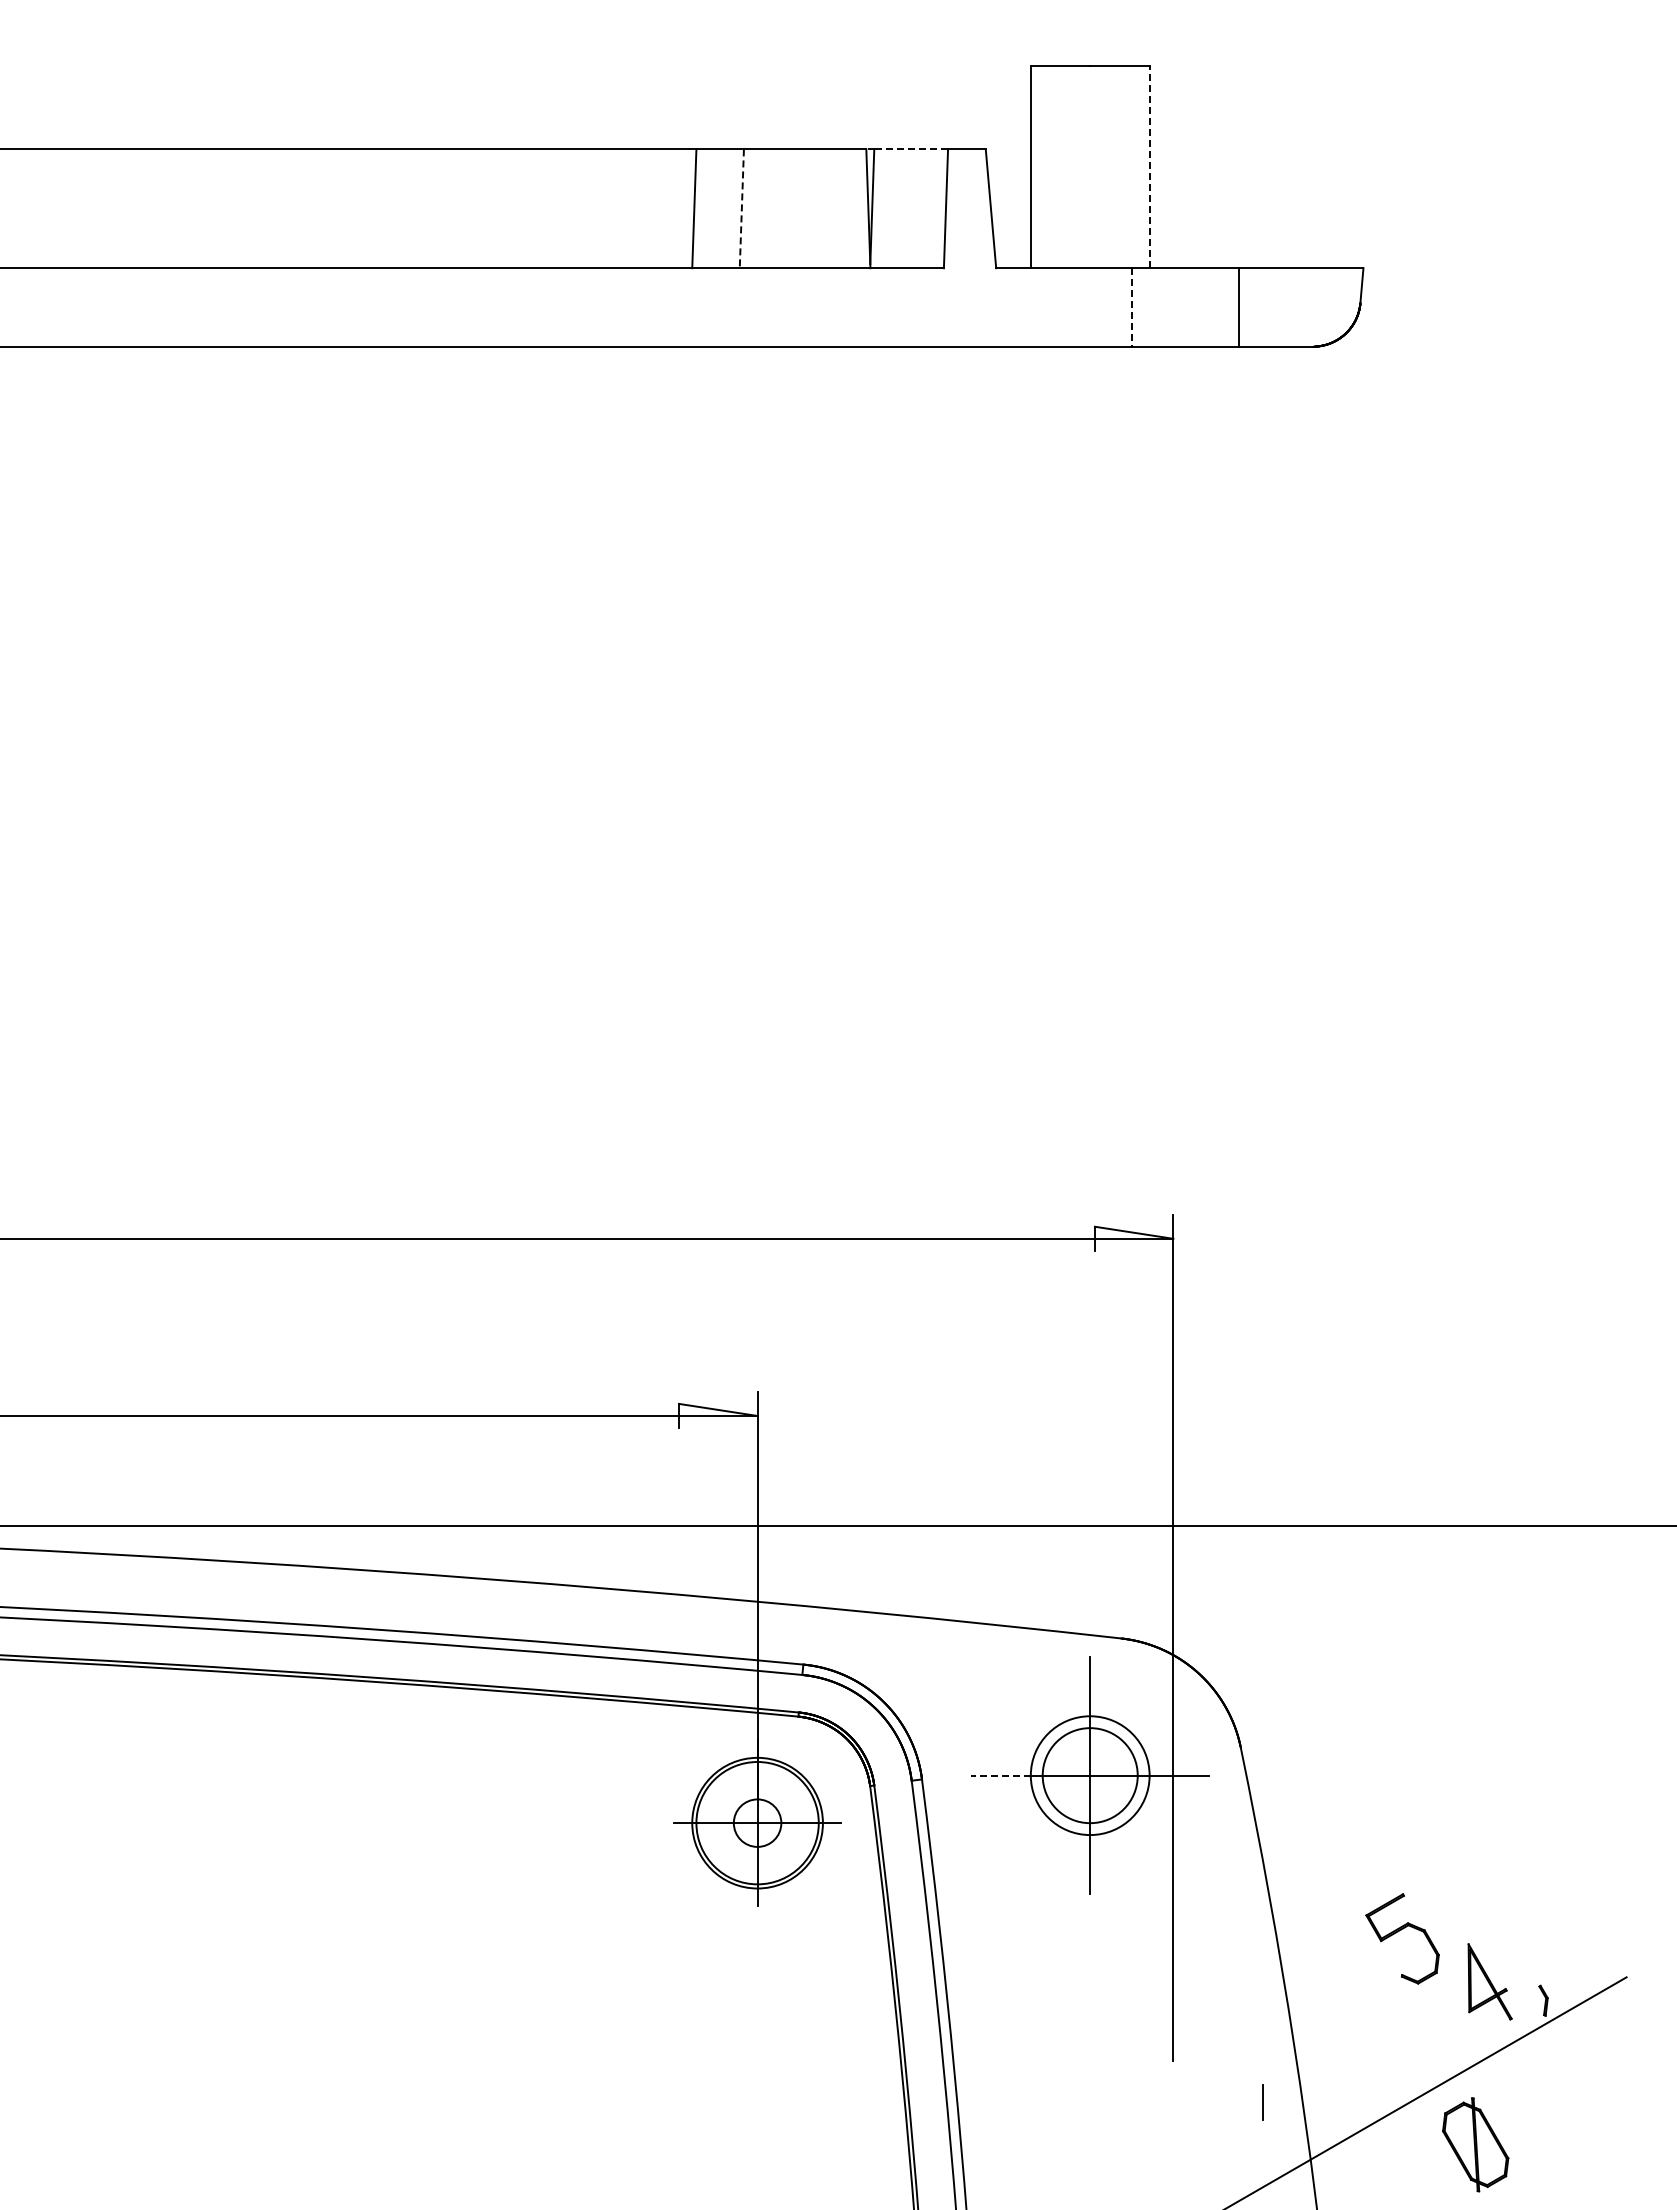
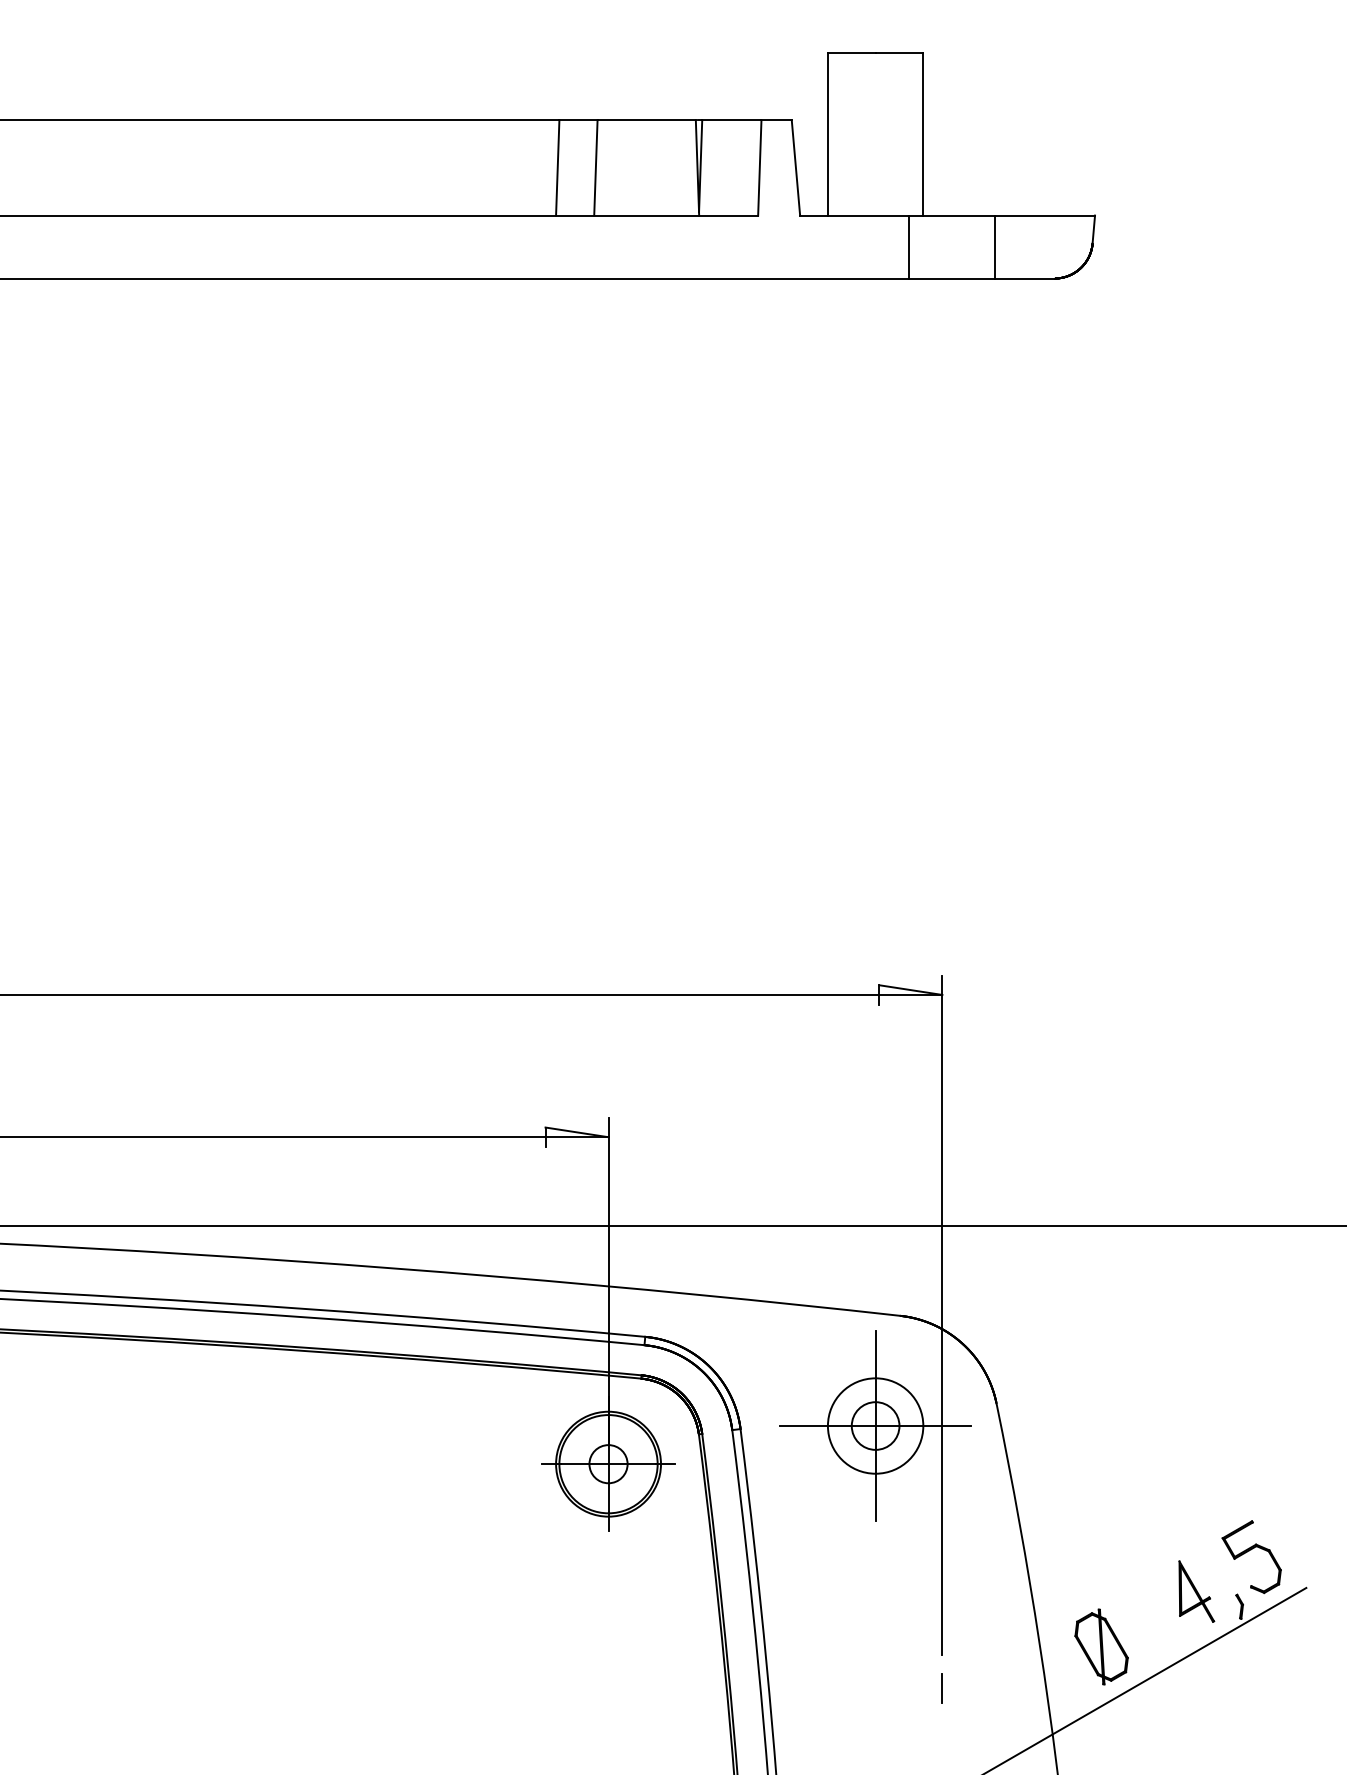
line: (911, 149) -> (732, 120), dashed -> solid
line: (1149, 167) -> (923, 134), dashed -> solid
line: (741, 209) -> (595, 168), dashed -> solid
line: (1131, 307) -> (908, 247), dashed -> solid
line: (1001, 1775) -> (804, 1425), dashed -> solid
circle: (1089, 1775) -> (875, 1425), size x0.62
part: (1398, 1932) -> (1248, 1551), moved
line: (1262, 2102) -> (941, 1688), moved
part: (1475, 2144) -> (1101, 1646), moved

